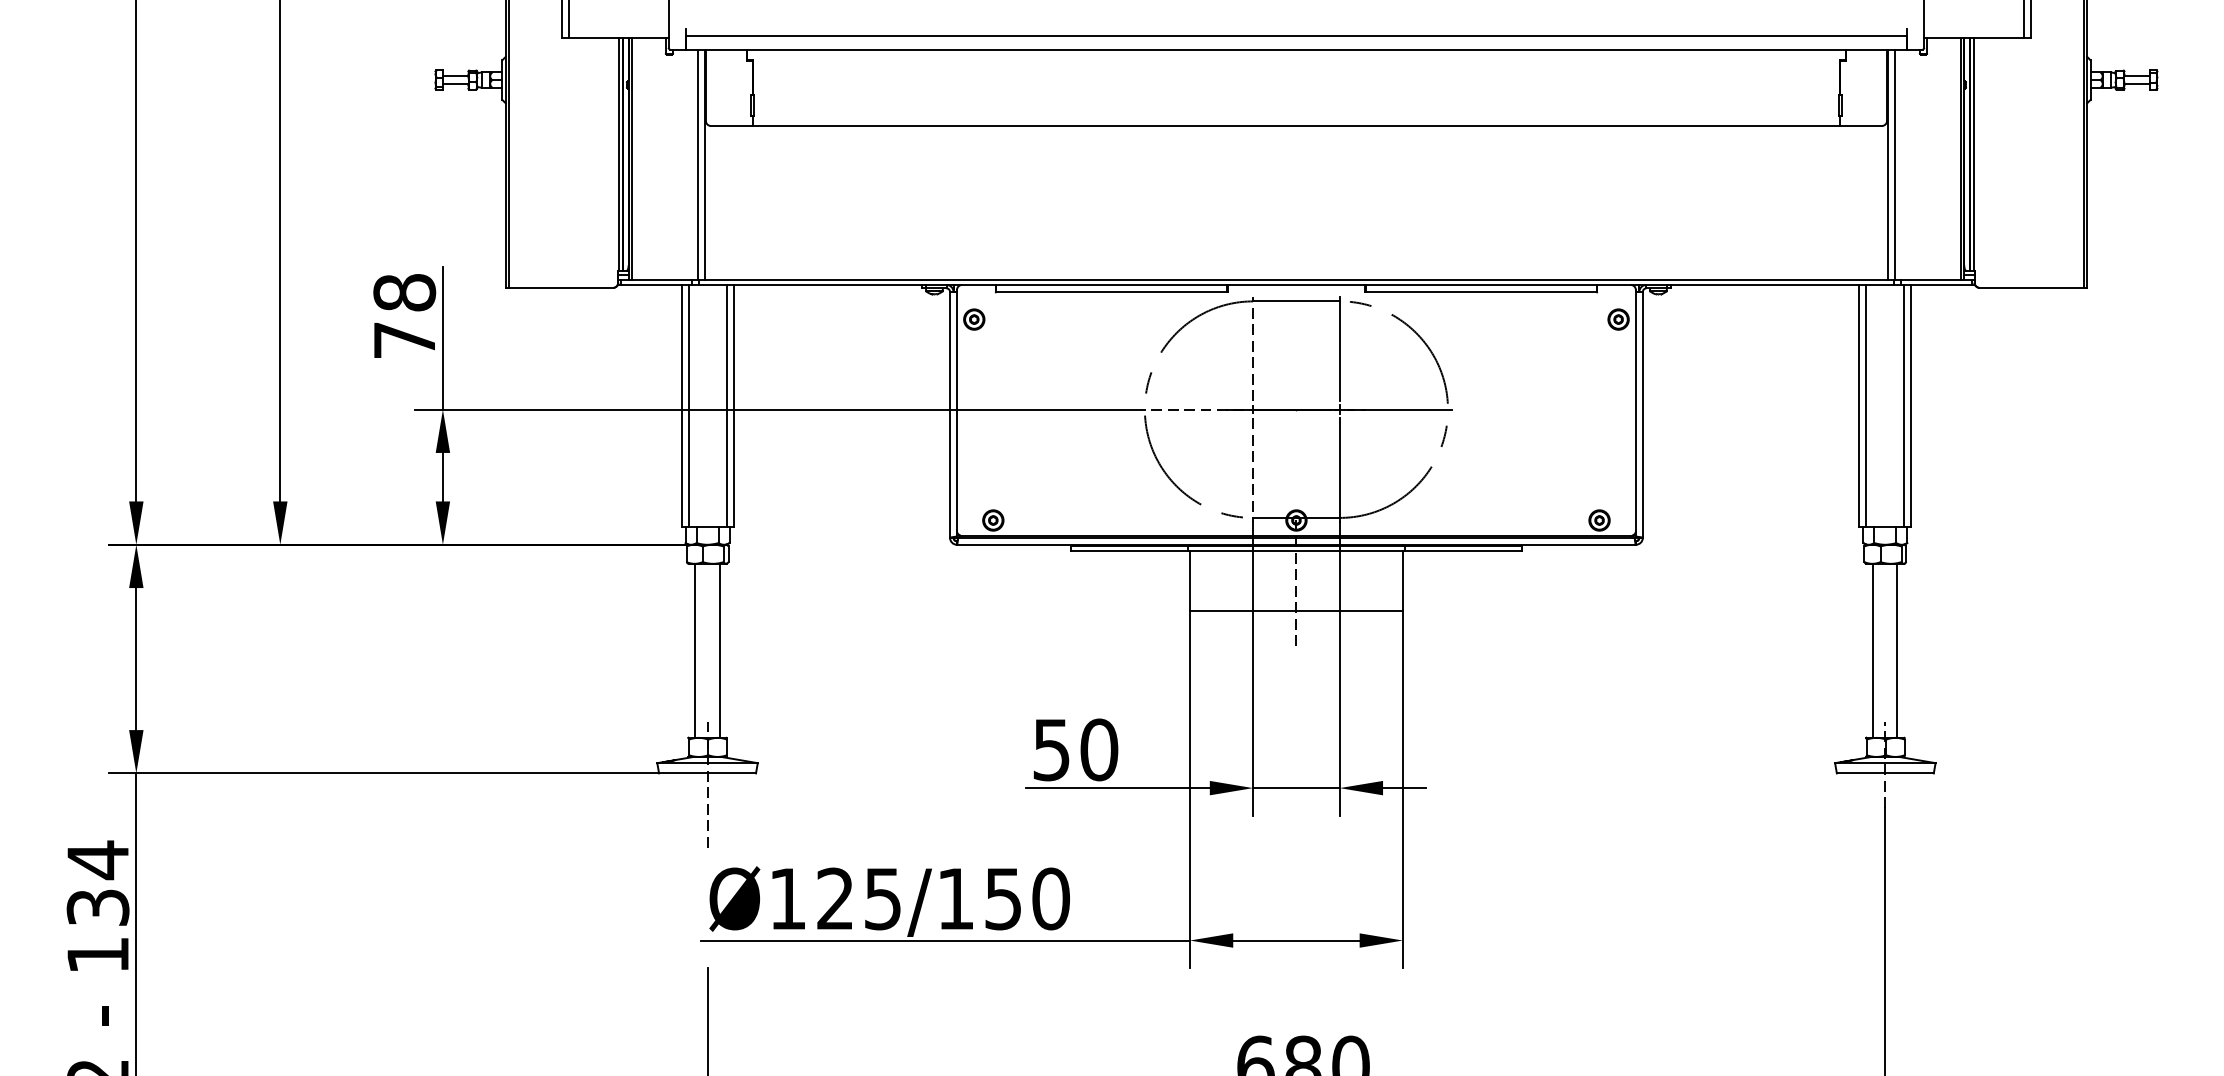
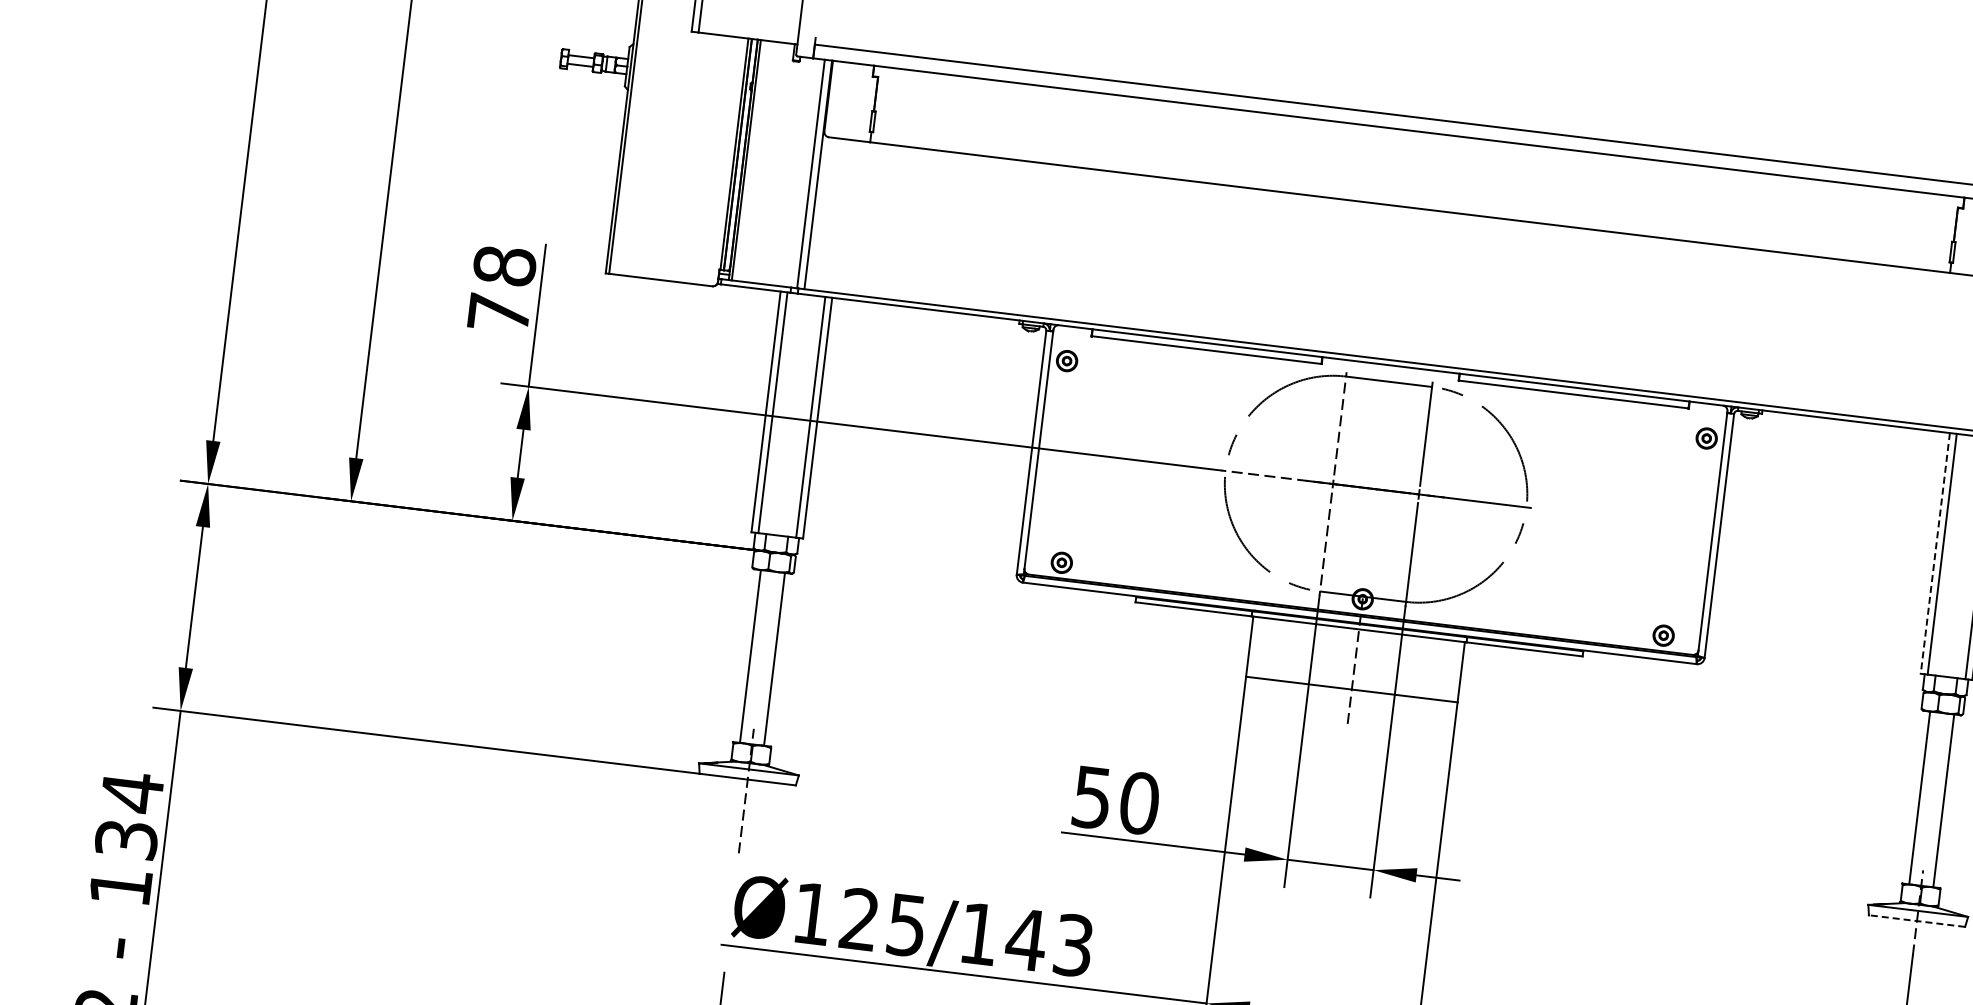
line: (1859, 406) -> (1935, 553), solid -> dashed
line: (1884, 773) -> (1916, 921), solid -> dashed
text: (1026, 898) -> (1049, 942), Ø125/150 -> Ø125/143

